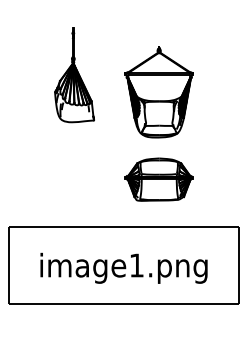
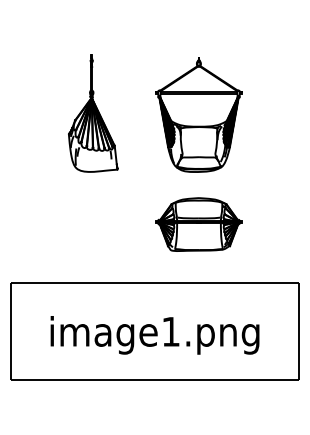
part: (74, 75) -> (93, 113), moved

